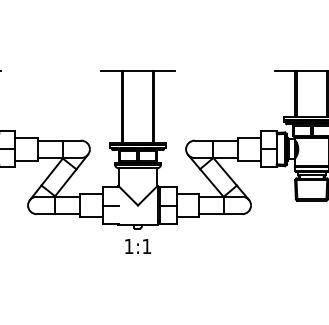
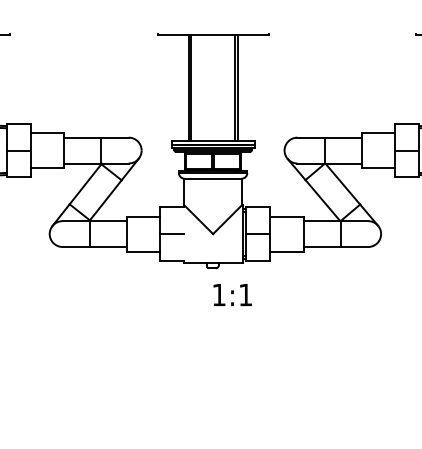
text: (138, 246) -> (233, 295), moved

